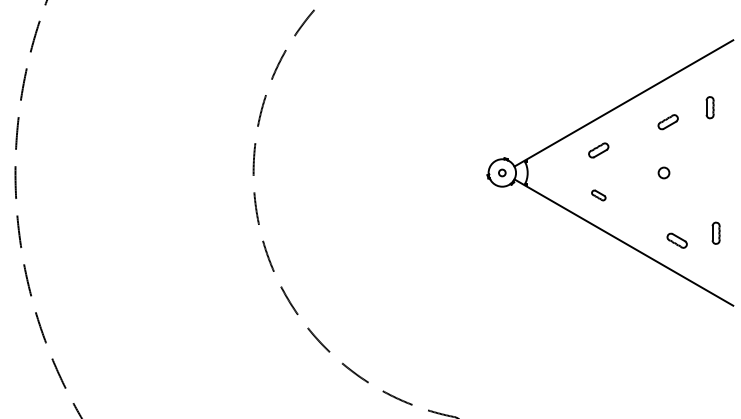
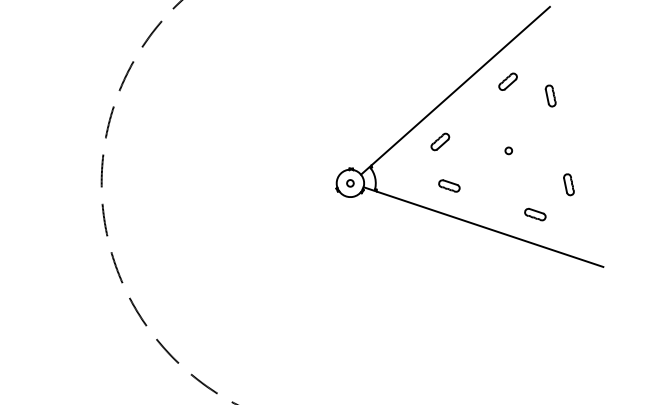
part: (709, 107) -> (550, 95), moved
part: (667, 122) -> (507, 82), moved
circle: (663, 172) -> (508, 150), size x0.62
part: (598, 195) -> (449, 186), size x1.43
part: (715, 232) -> (568, 184), moved

